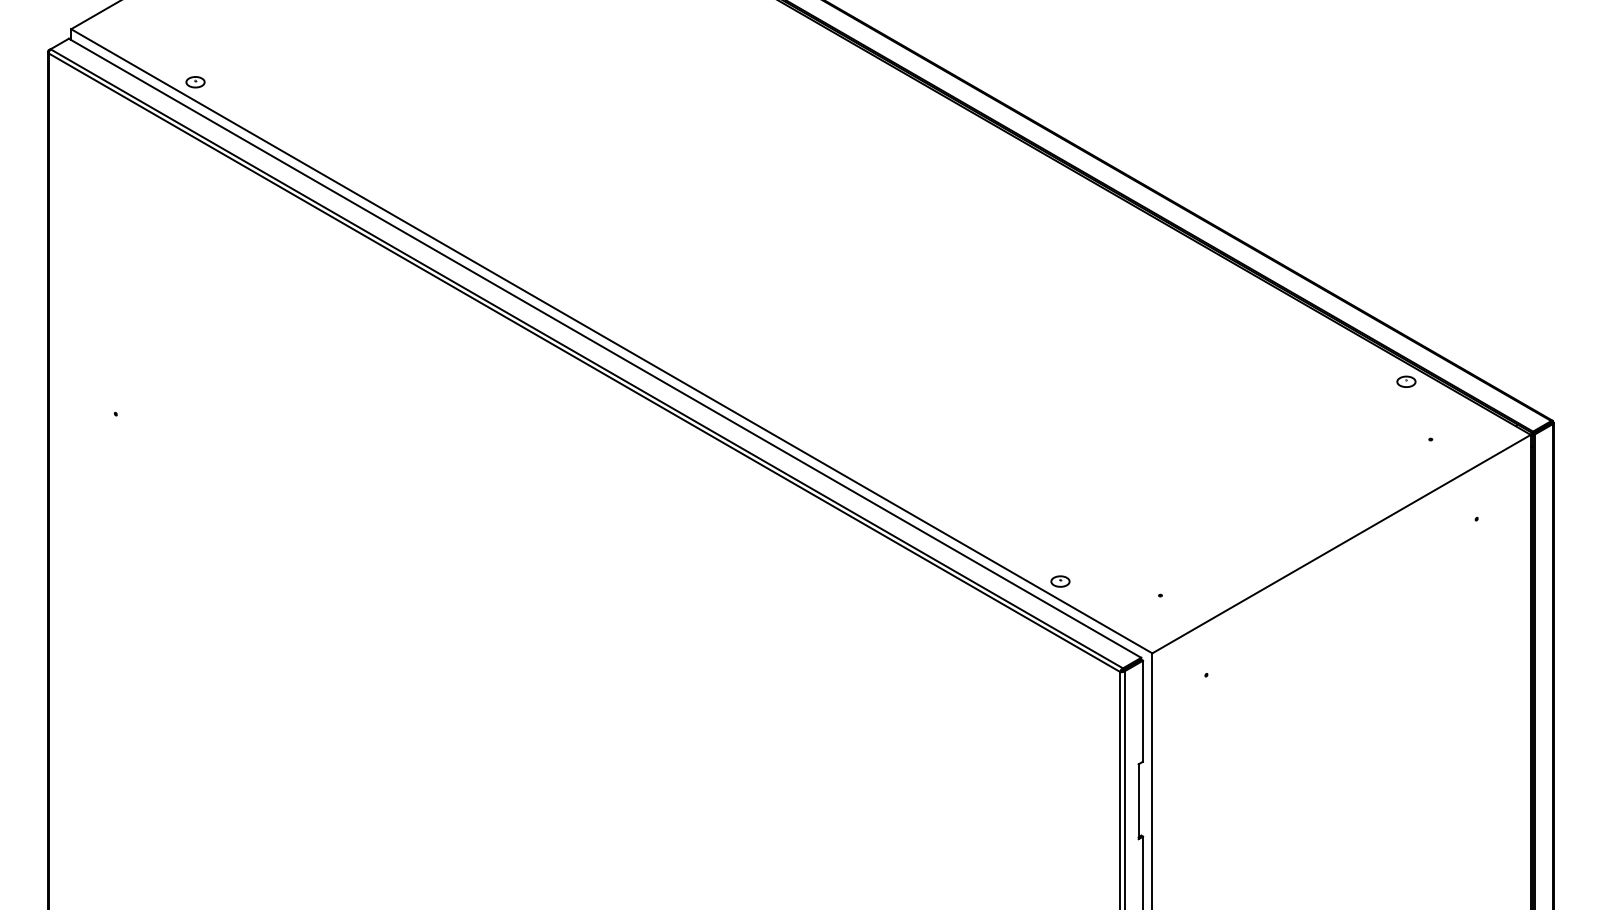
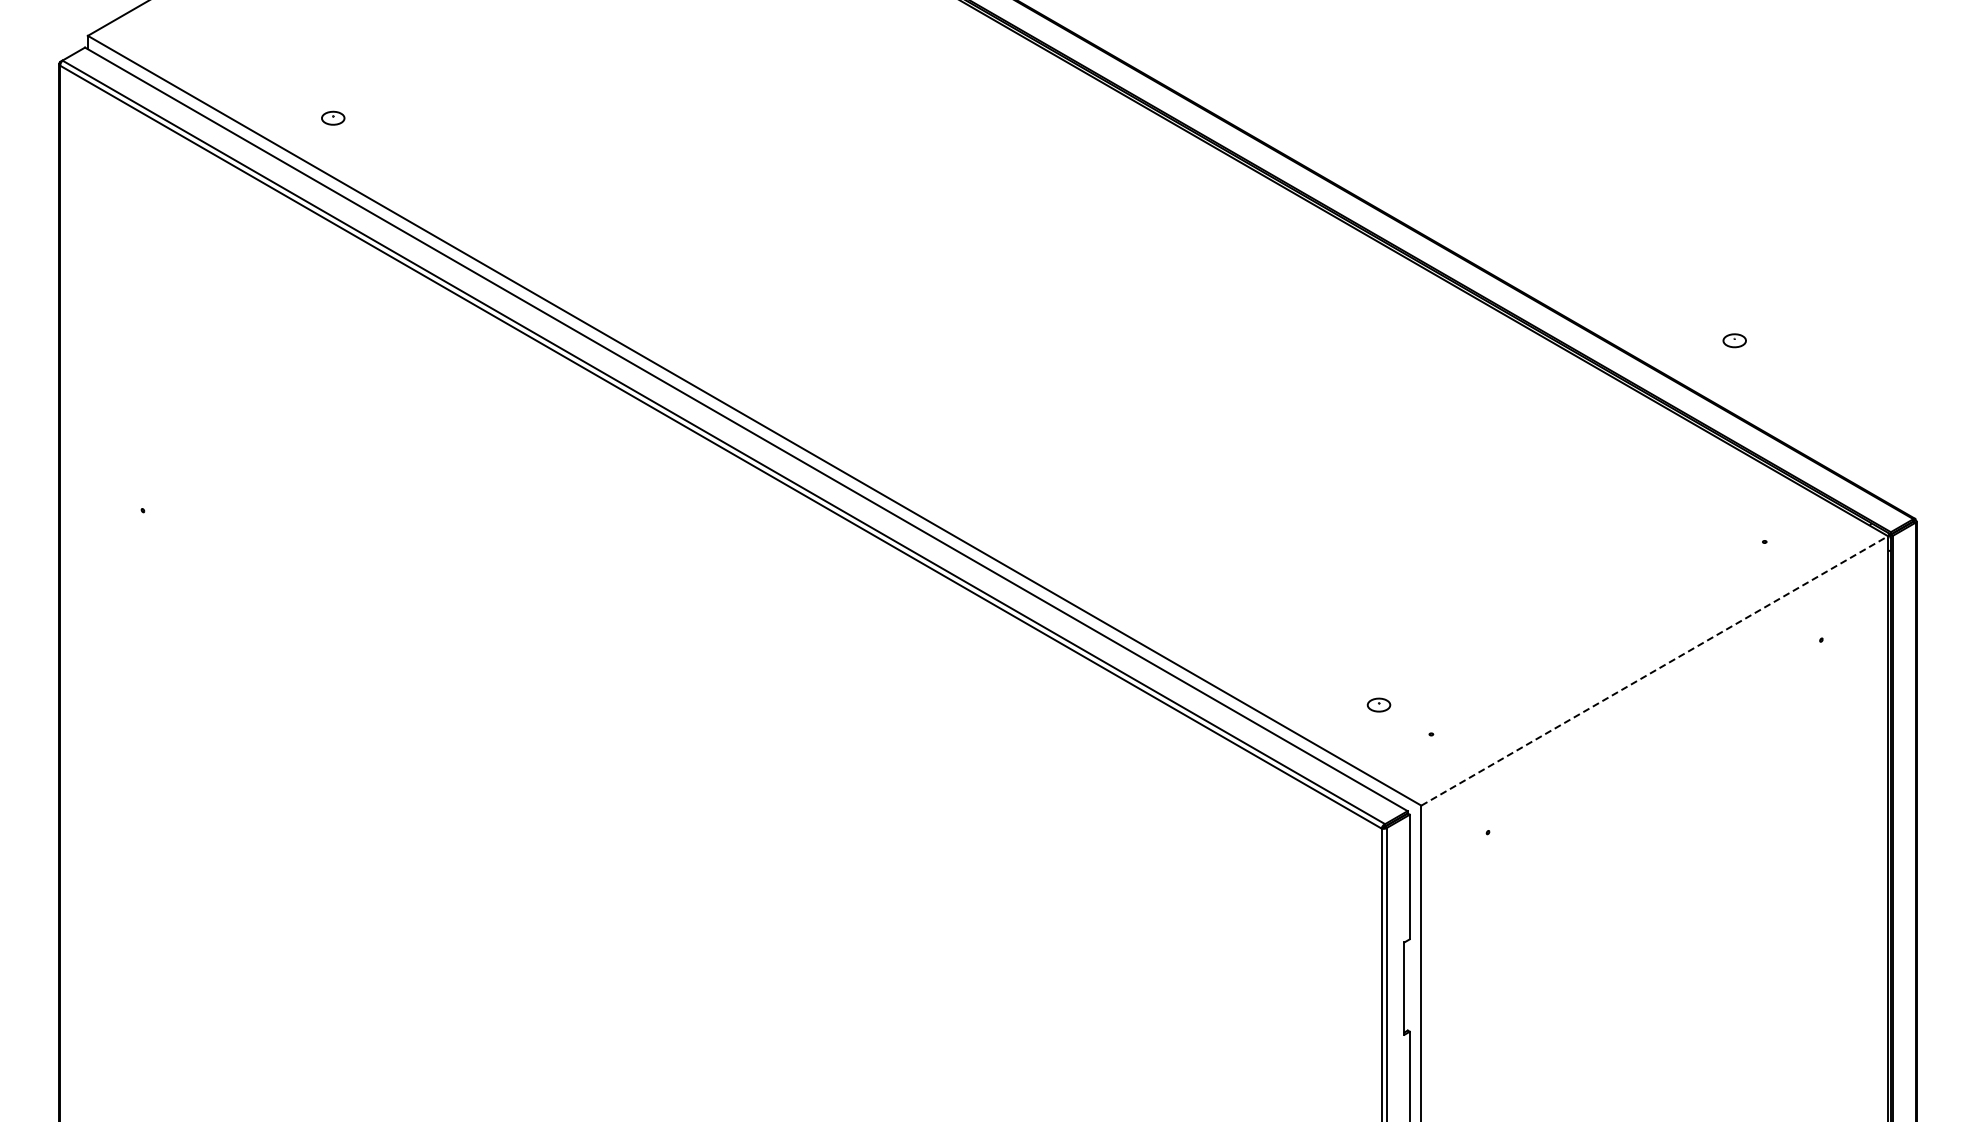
part: (195, 81) -> (333, 117), moved
part: (1406, 381) -> (1734, 340), moved
line: (1342, 543) -> (1655, 670), solid -> dashed
part: (1060, 581) -> (1378, 704), moved

